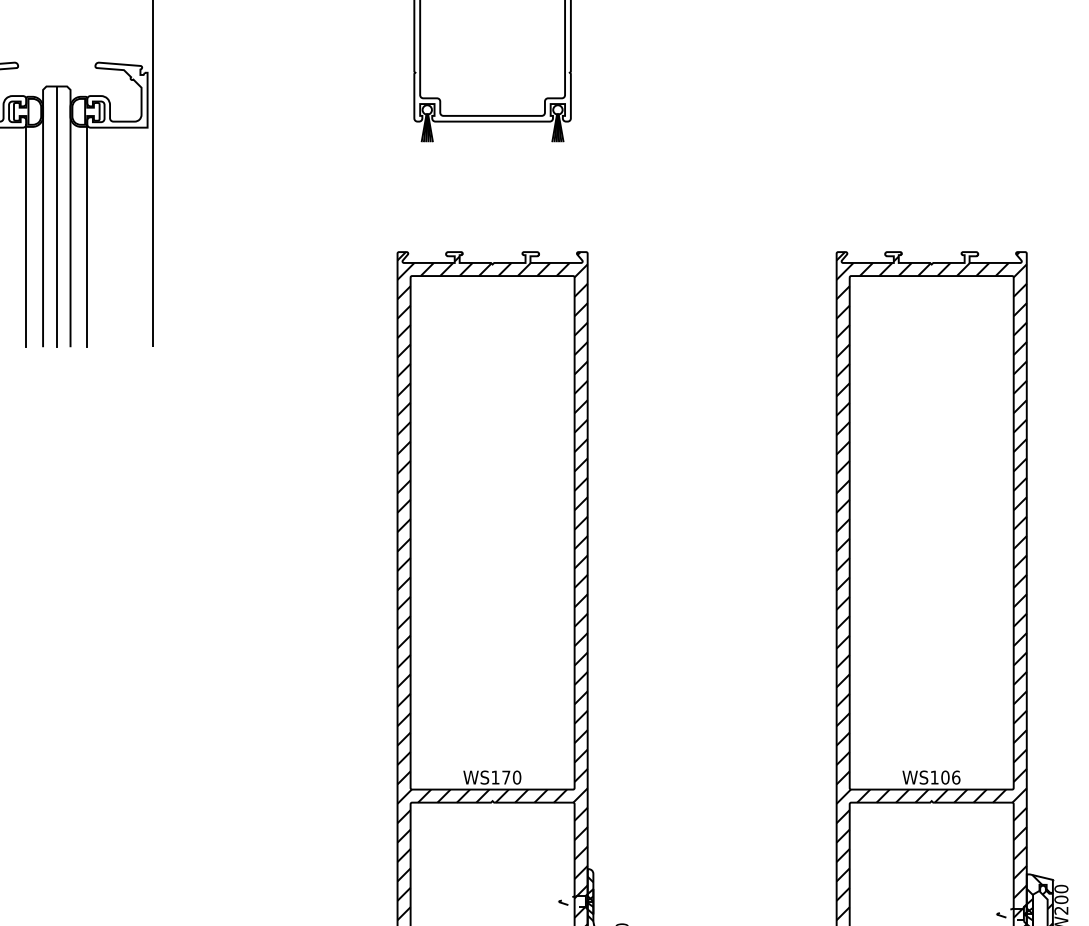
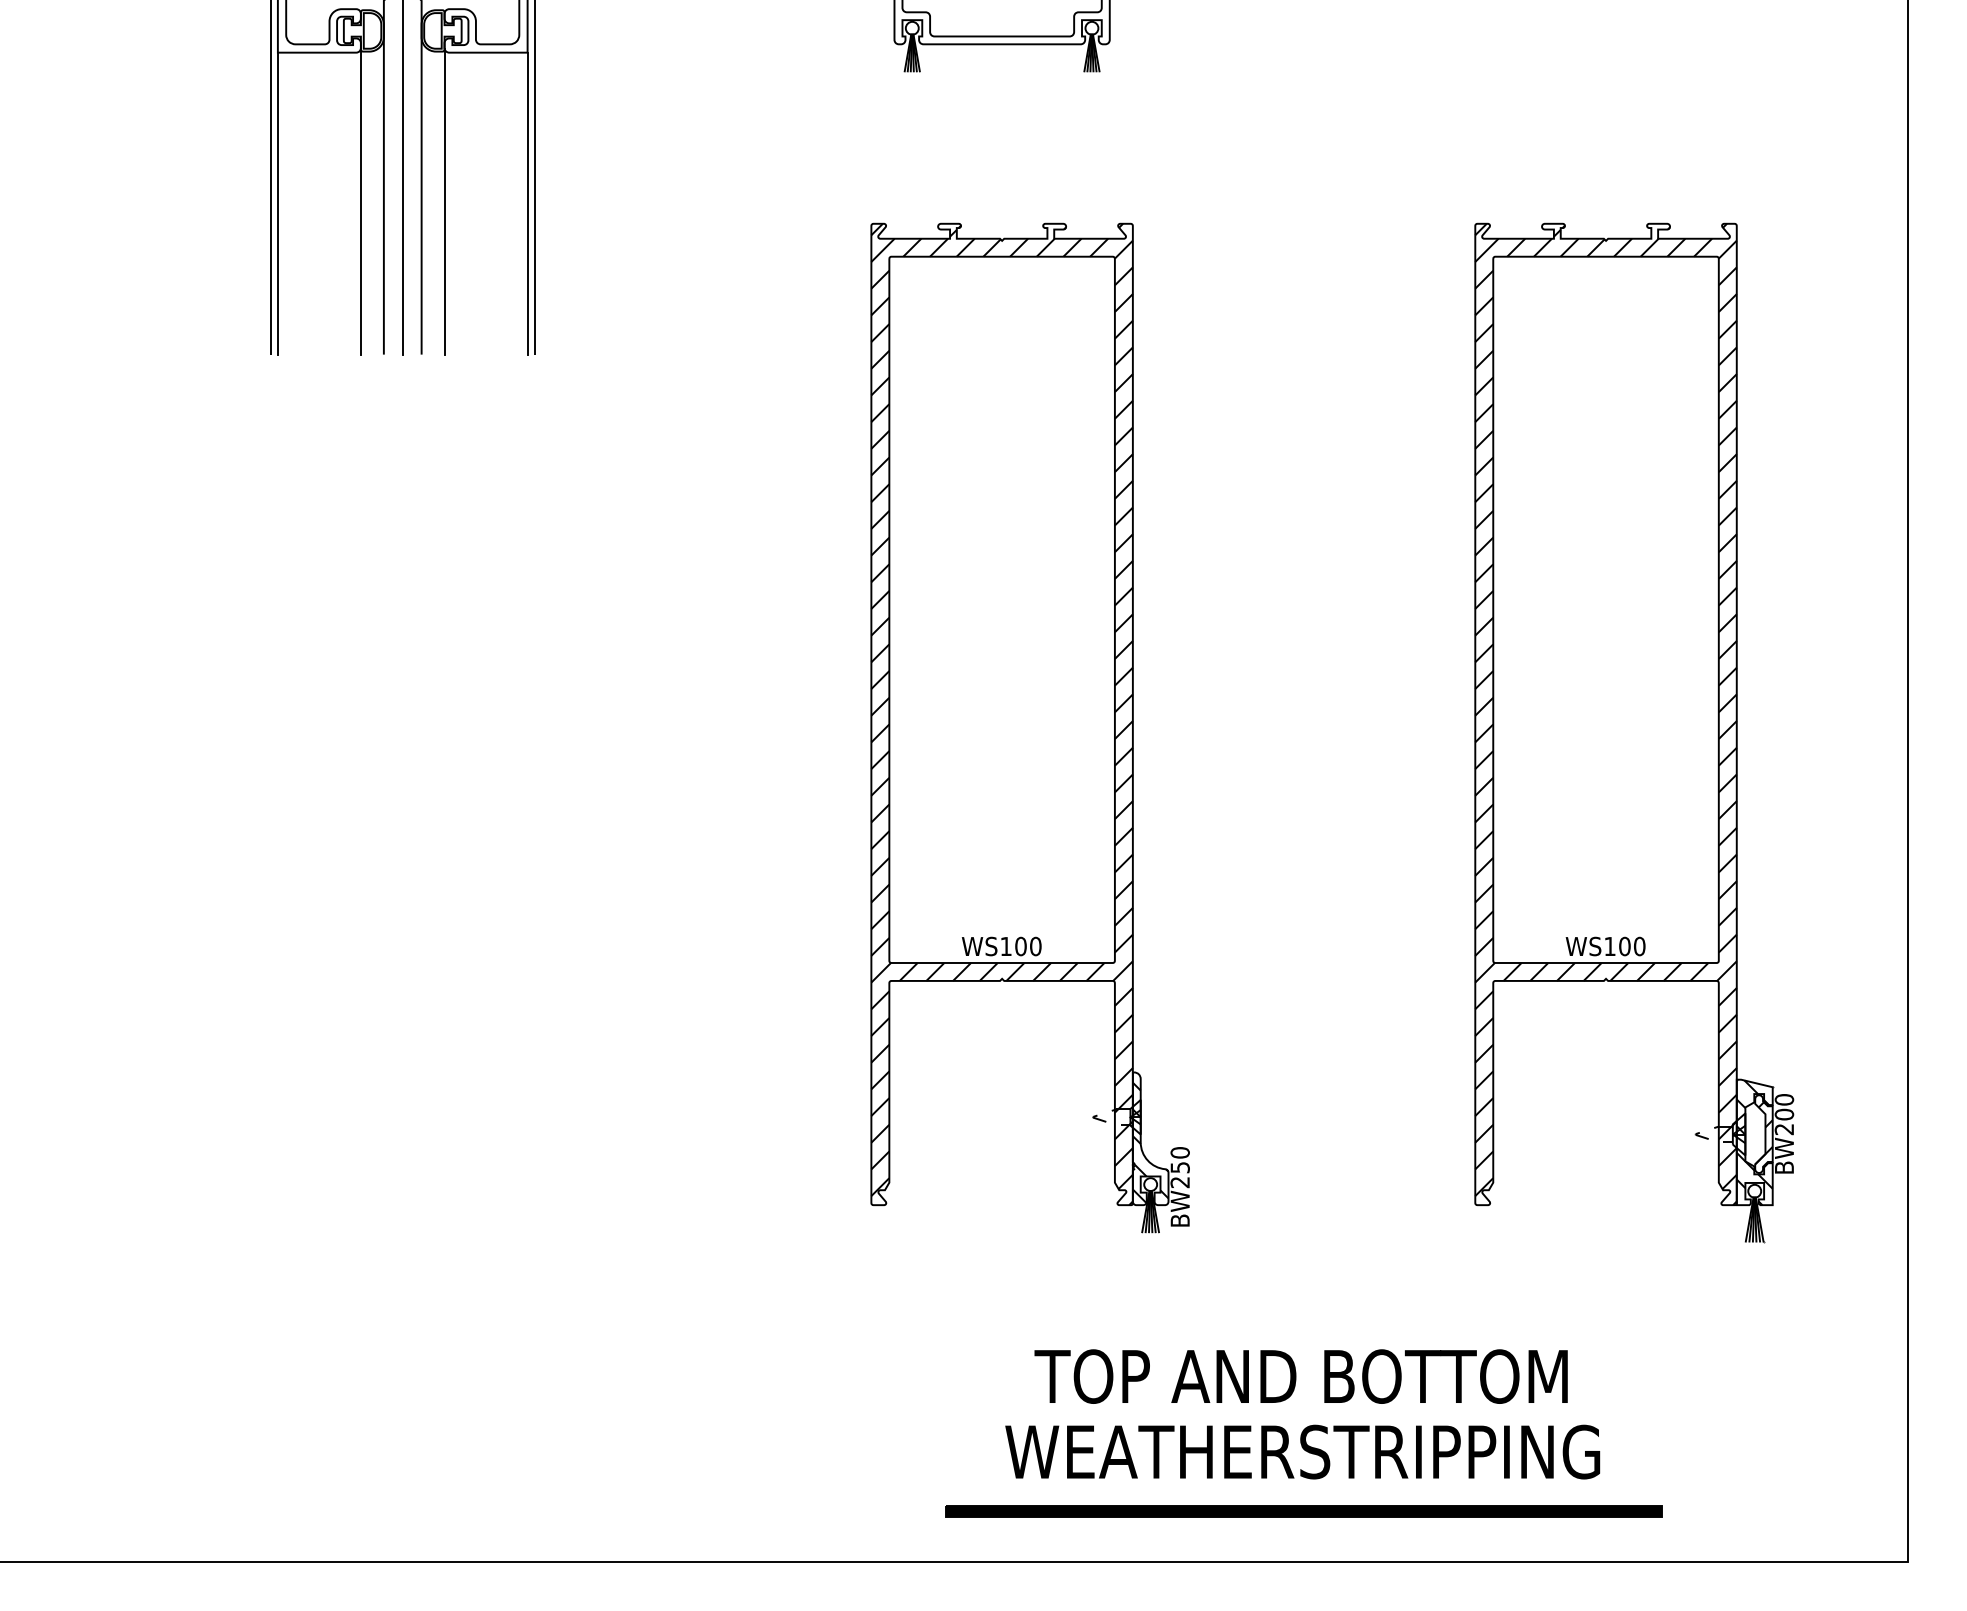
line: (147, 237) -> (527, 203), added
text: (956, 776) -> (1639, 945), WS106 -> WS100
text: (505, 777) -> (1020, 946), WS170 -> WS100

